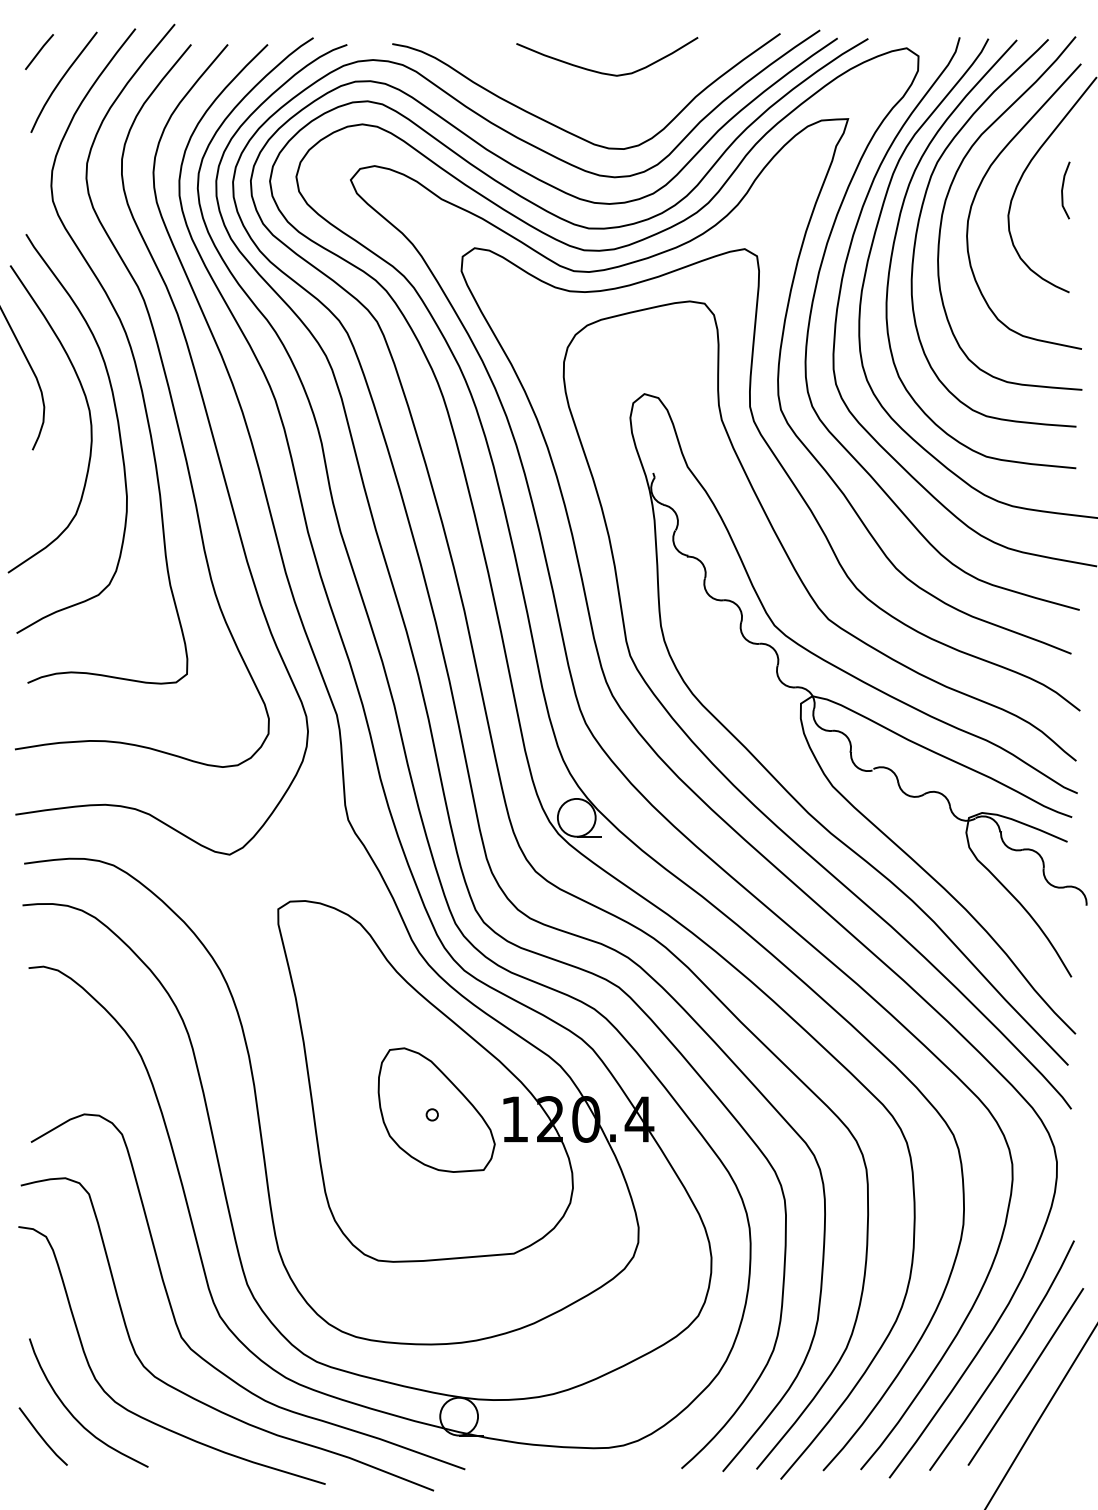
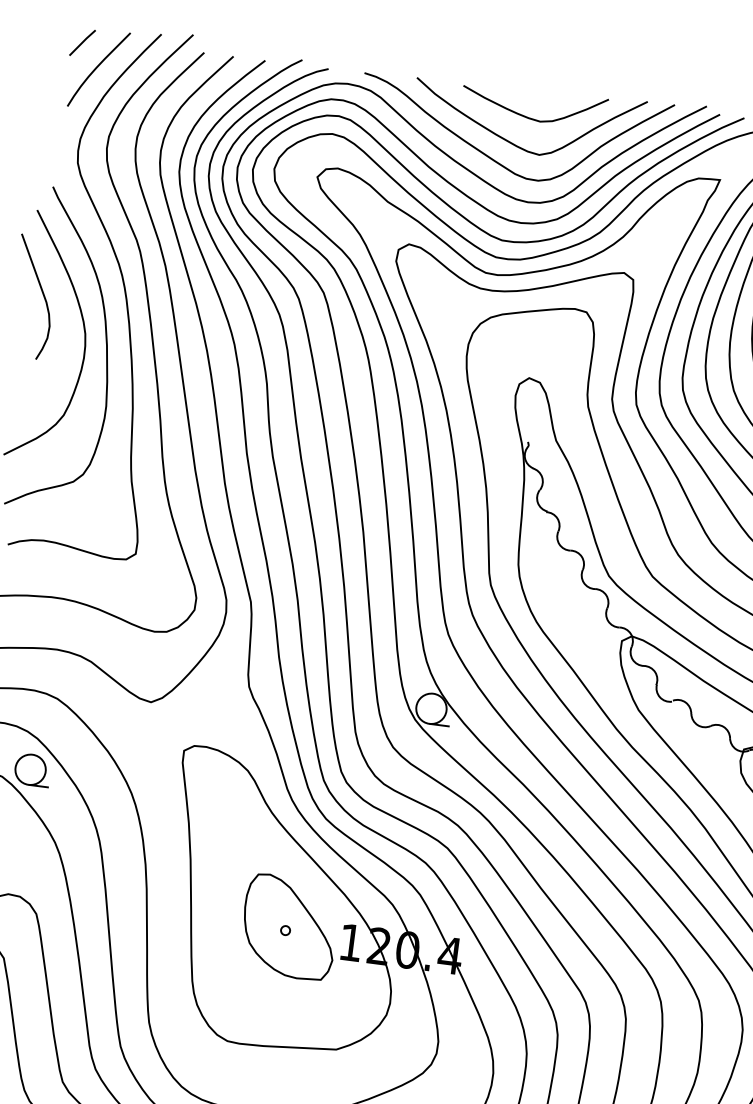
curve: (586, 106) -> (512, 142), added
part: (94, 957) -> (32, 770), added

